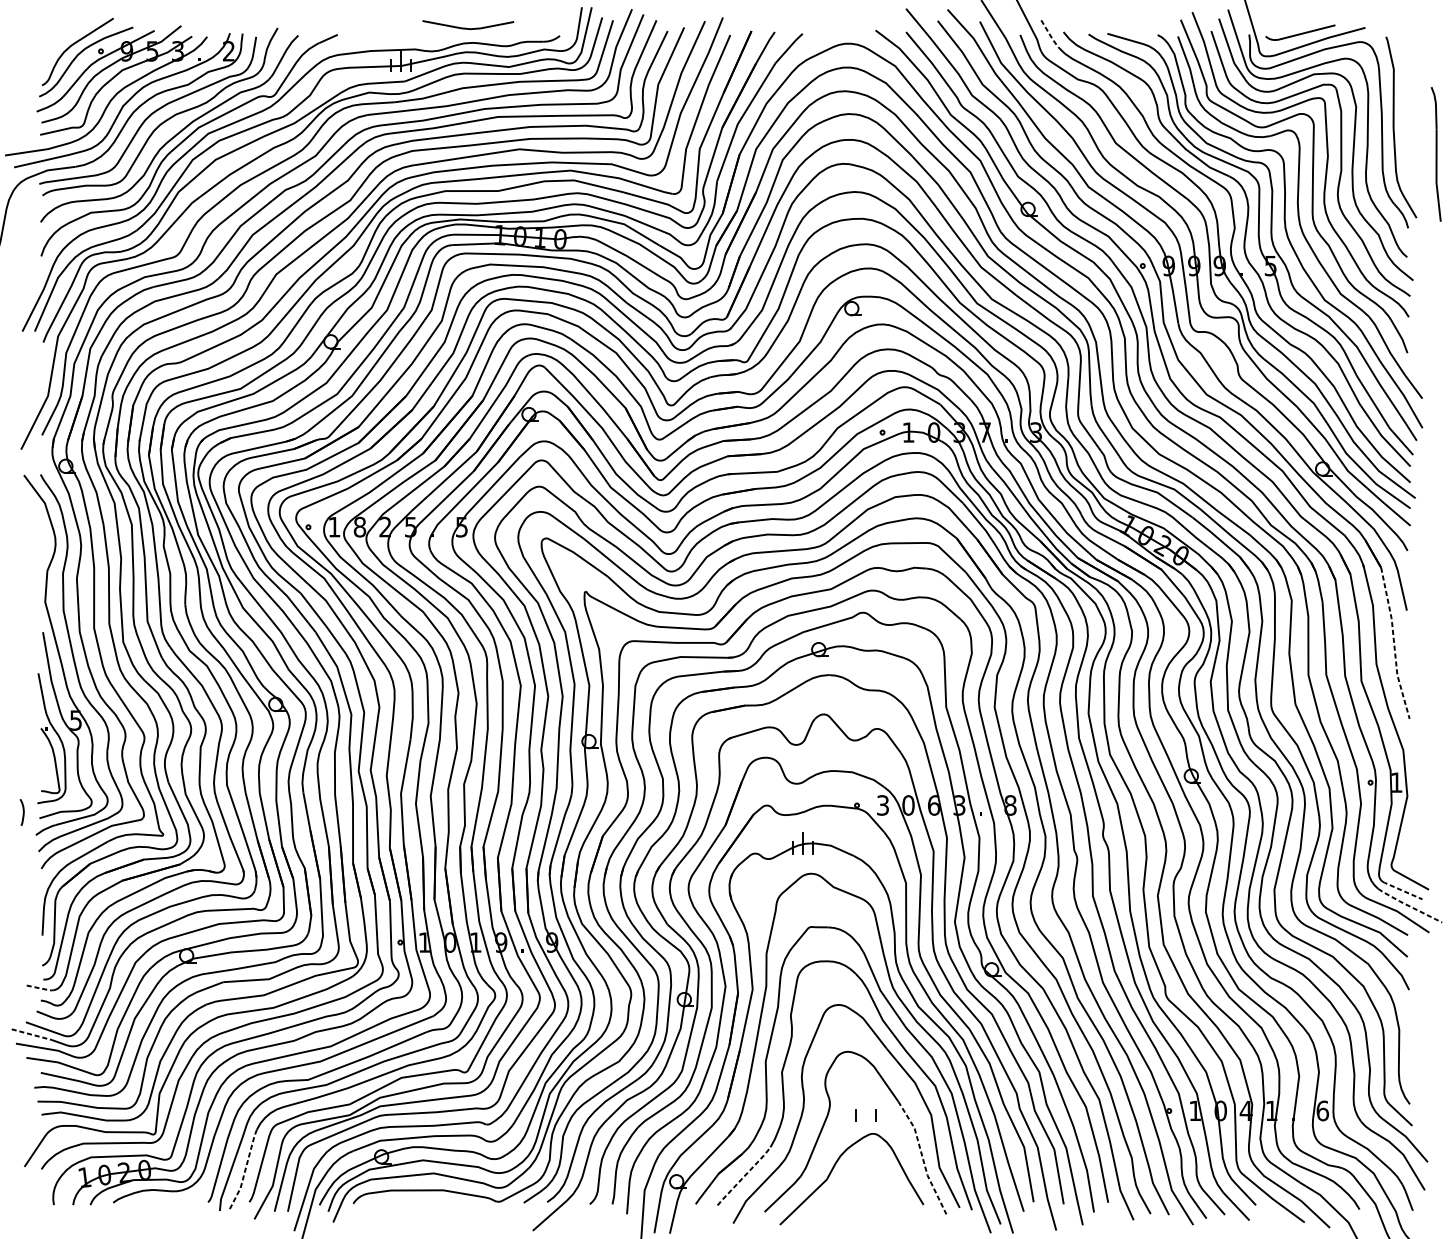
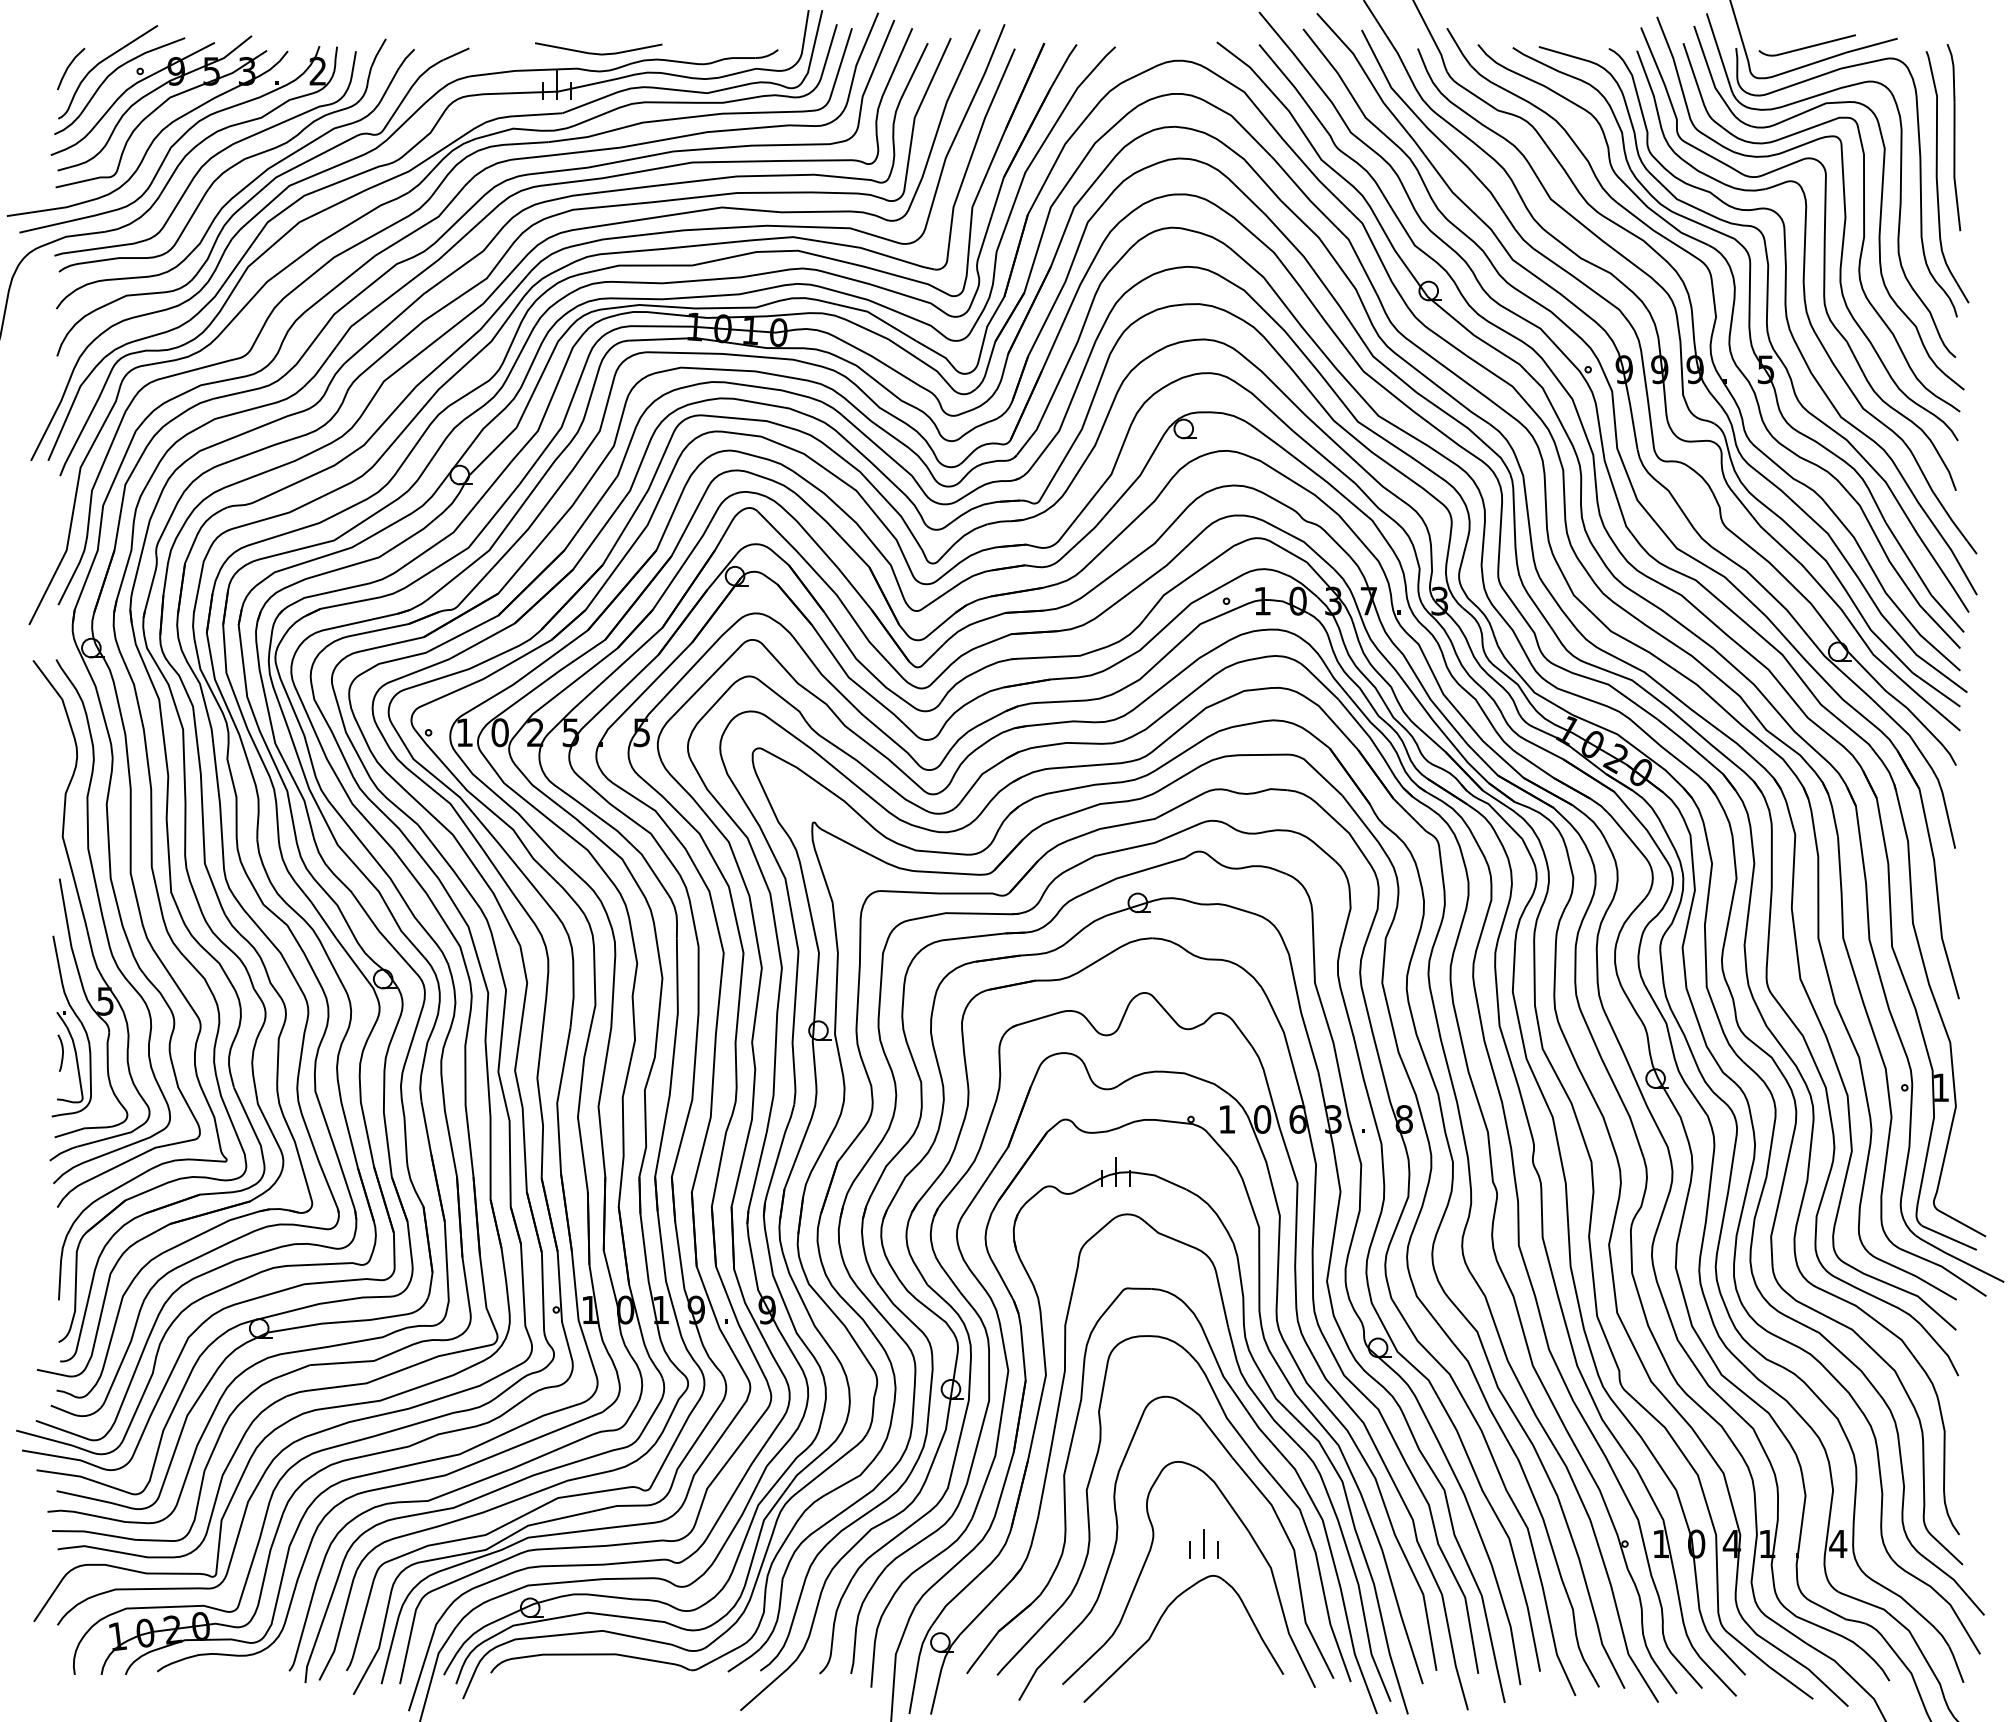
curve: (468, 28) -> (598, 53), moved
line: (1049, 34) -> (1458, 47), dashed -> solid
line: (50, 48) -> (69, 67), added
part: (1435, 154) -> (1953, 137), moved
text: (359, 527) -> (499, 732), 8 -> 0
line: (1394, 643) -> (1937, 894), dashed -> solid
text: (882, 805) -> (1226, 1119), 3 -> 1
curve: (23, 811) -> (62, 1052), moved
line: (1401, 890) -> (1947, 1237), dashed -> solid
line: (1409, 906) -> (1958, 1259), dashed -> solid
line: (40, 988) -> (56, 1373), dashed -> solid
line: (32, 1035) -> (44, 1438), dashed -> solid
line: (866, 1110) -> (1203, 1543), added
text: (1322, 1110) -> (1838, 1543), 6 -> 4
line: (922, 1157) -> (1282, 1608), dashed -> solid
line: (245, 1170) -> (340, 1626), dashed -> solid
line: (744, 1176) -> (1034, 1635), dashed -> solid

